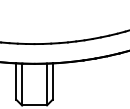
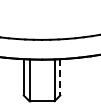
line: (52, 82) -> (60, 78), solid -> dashed

